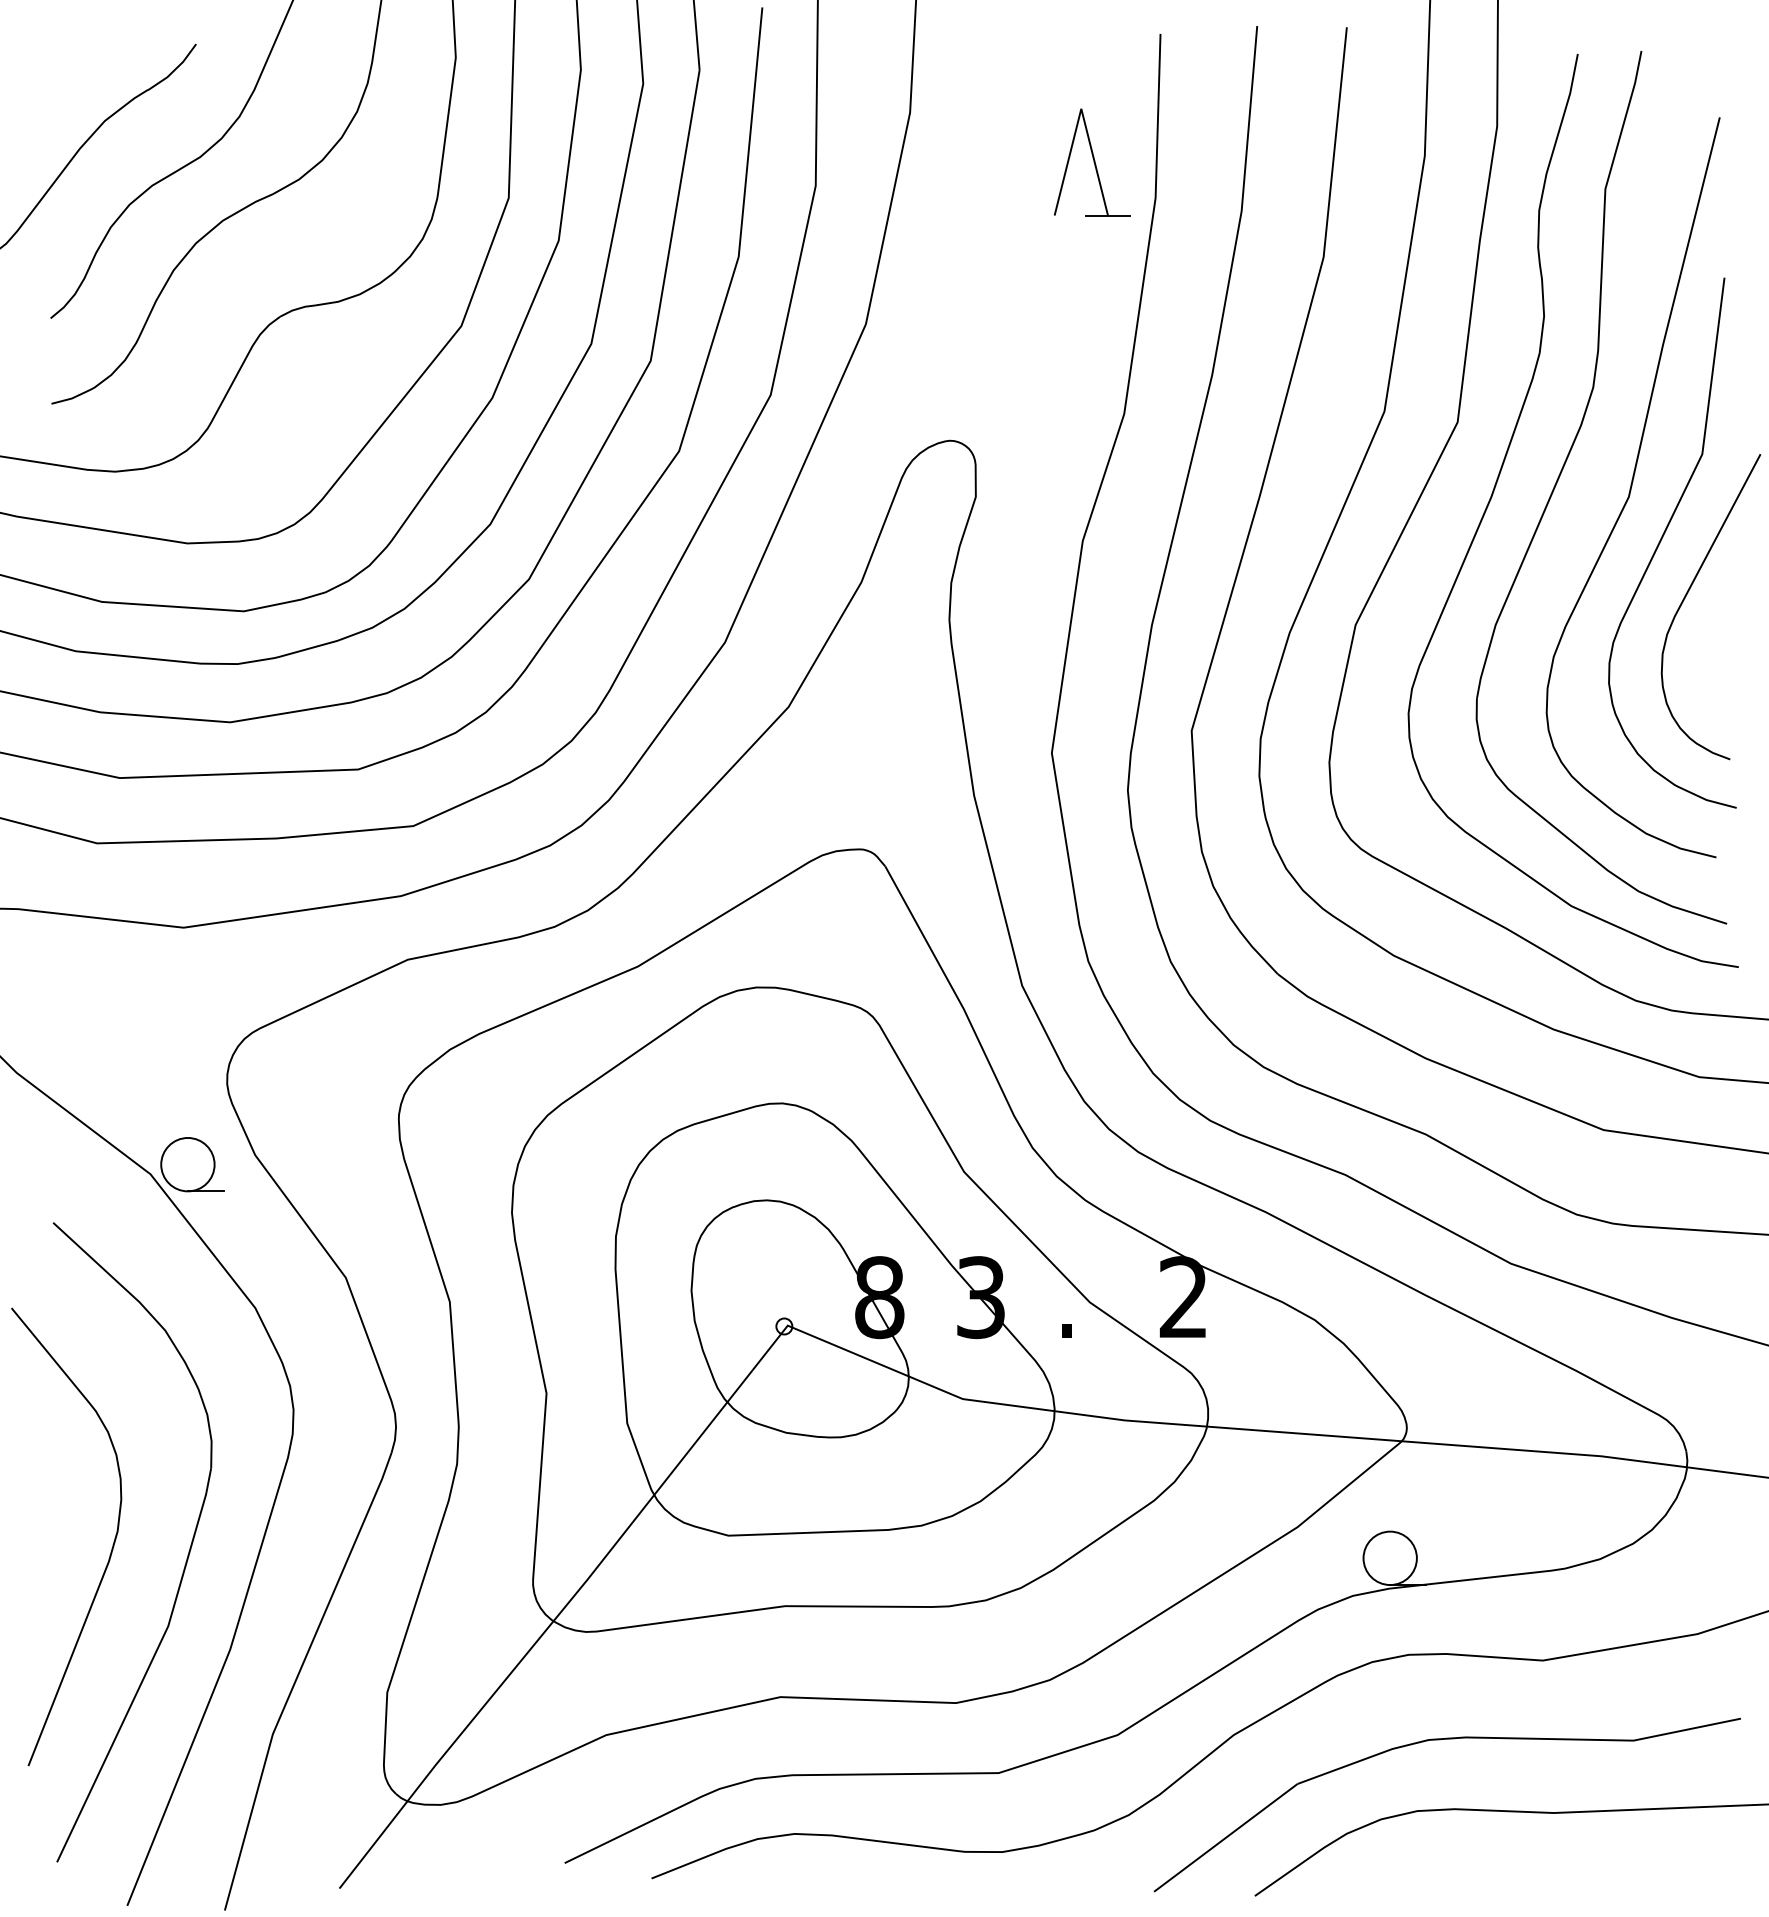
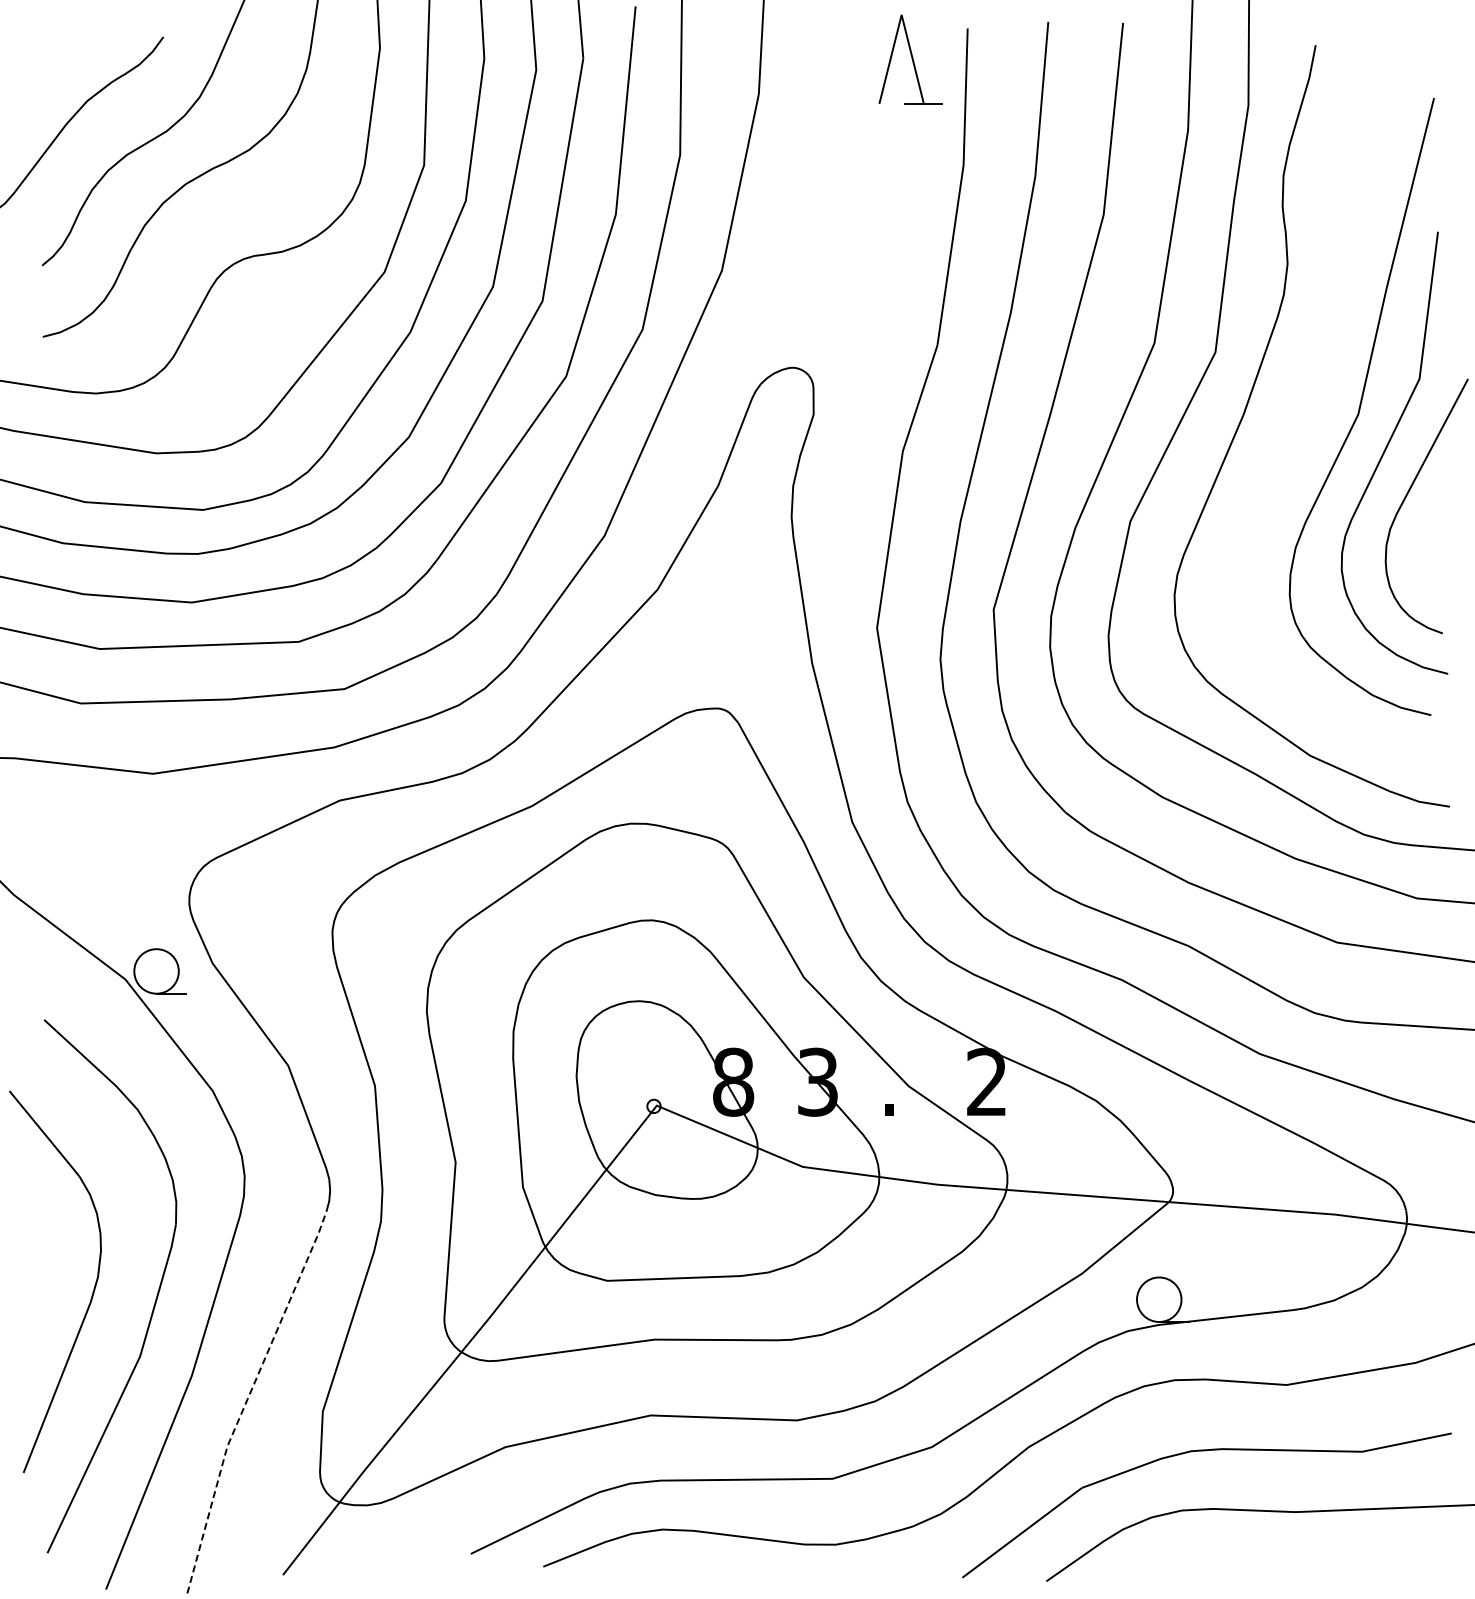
part: (1091, 162) -> (910, 59), moved
part: (1561, 474) -> (1302, 395), removed
line: (296, 1676) -> (247, 1398), solid -> dashed

